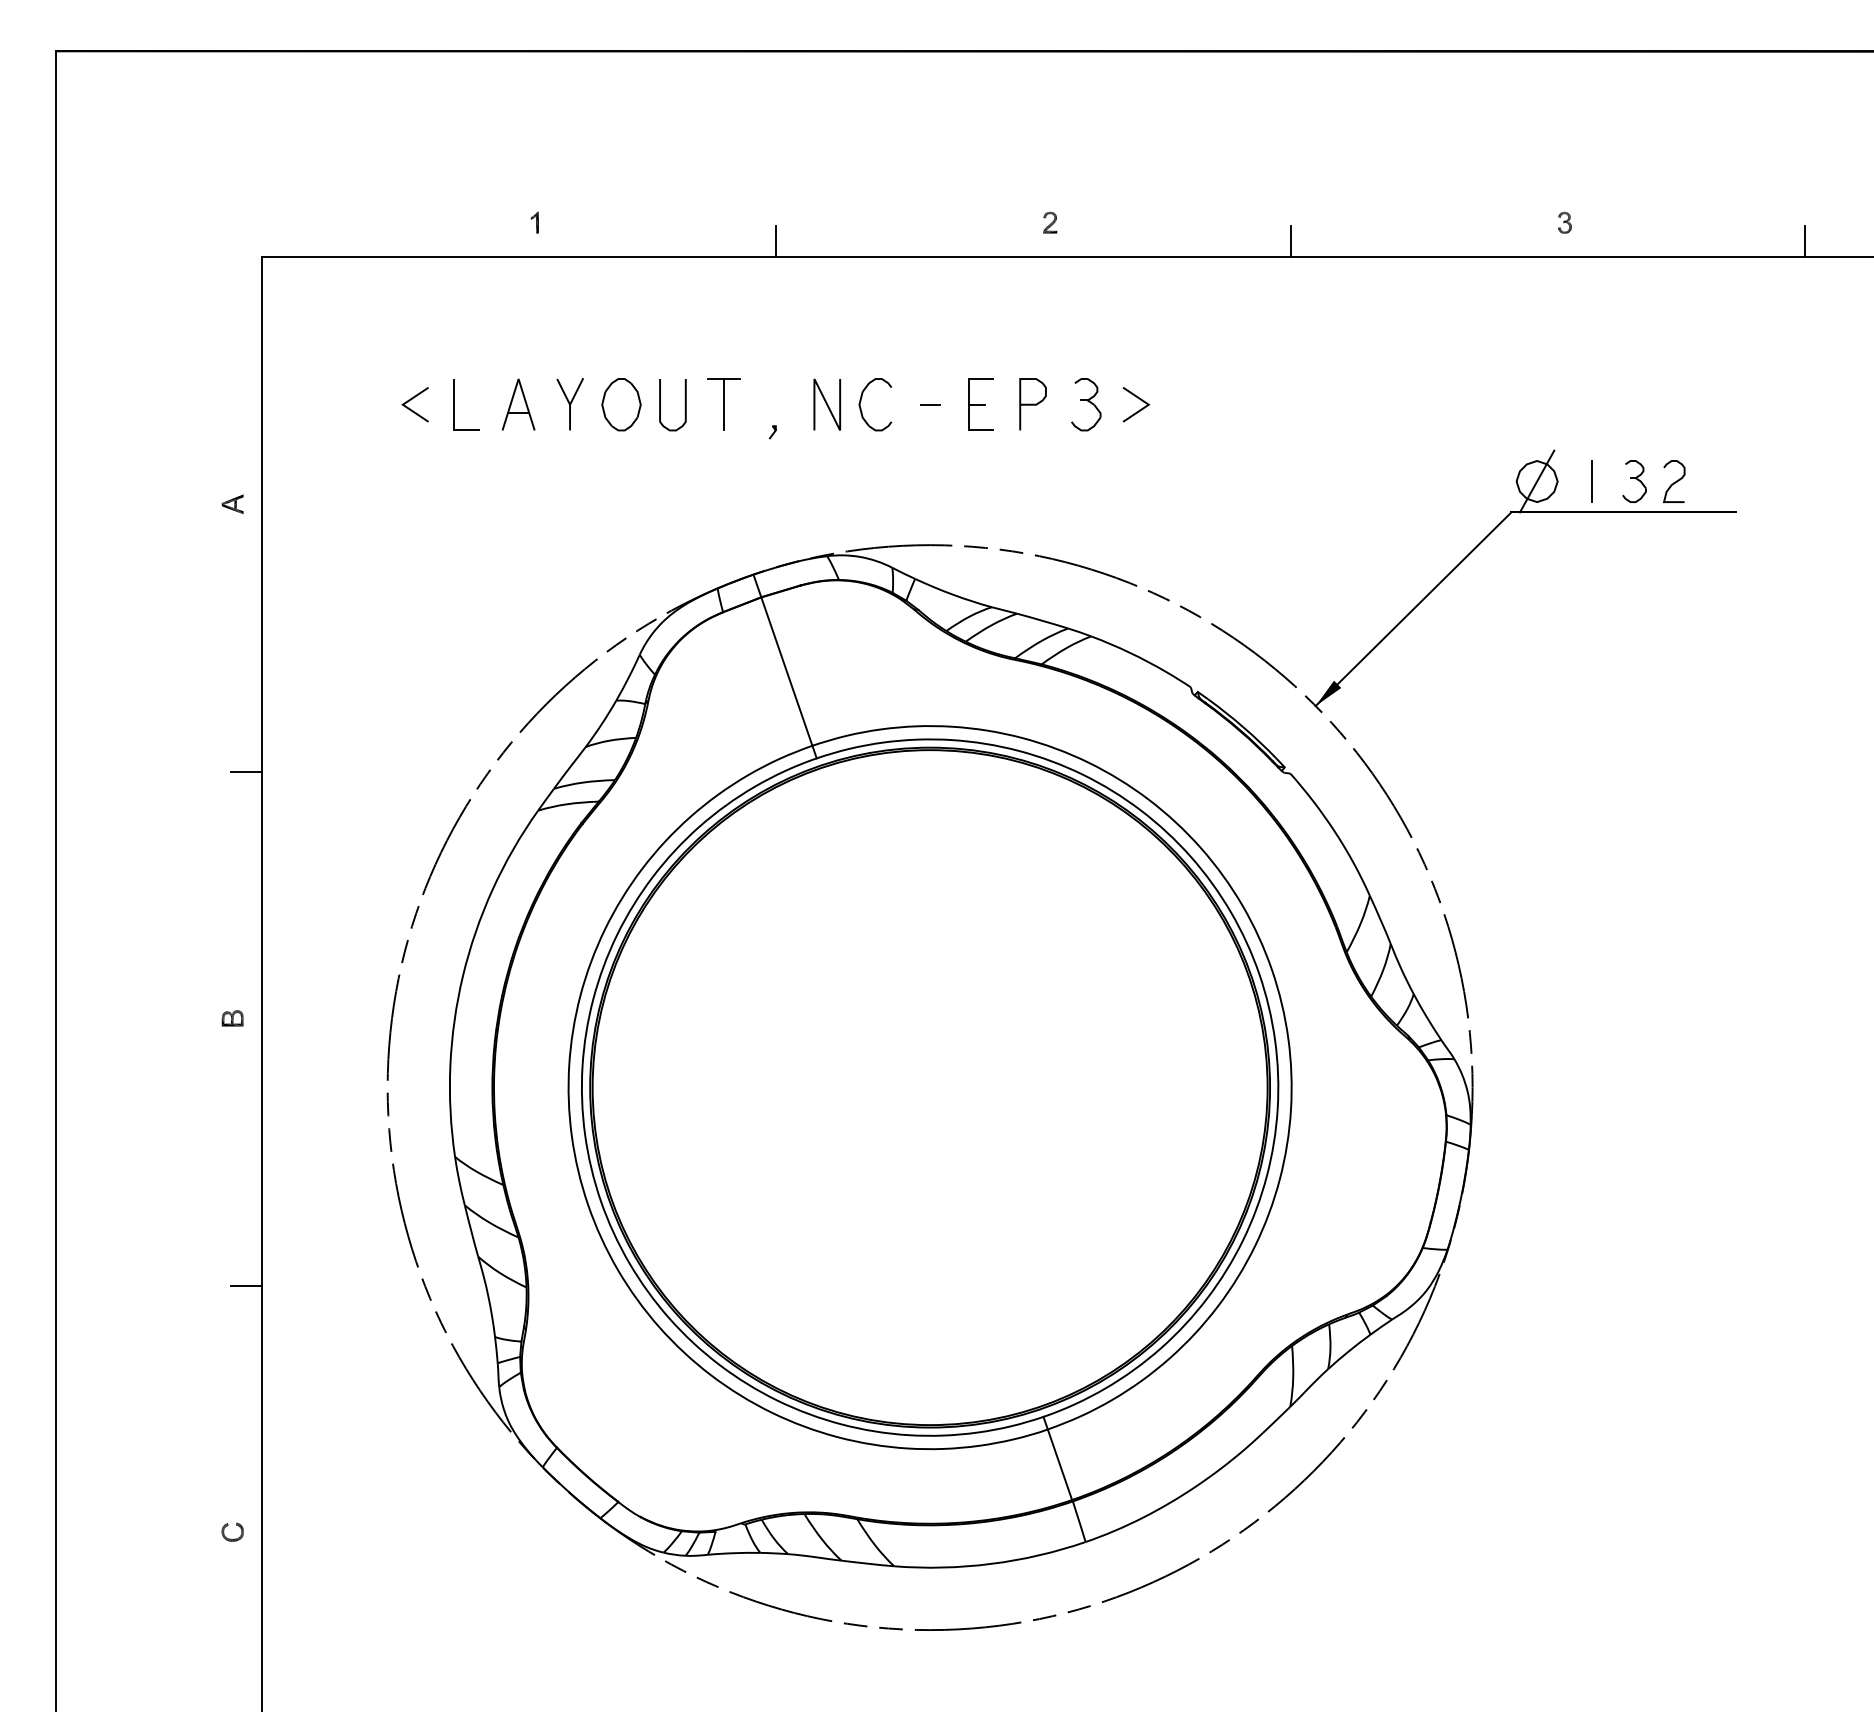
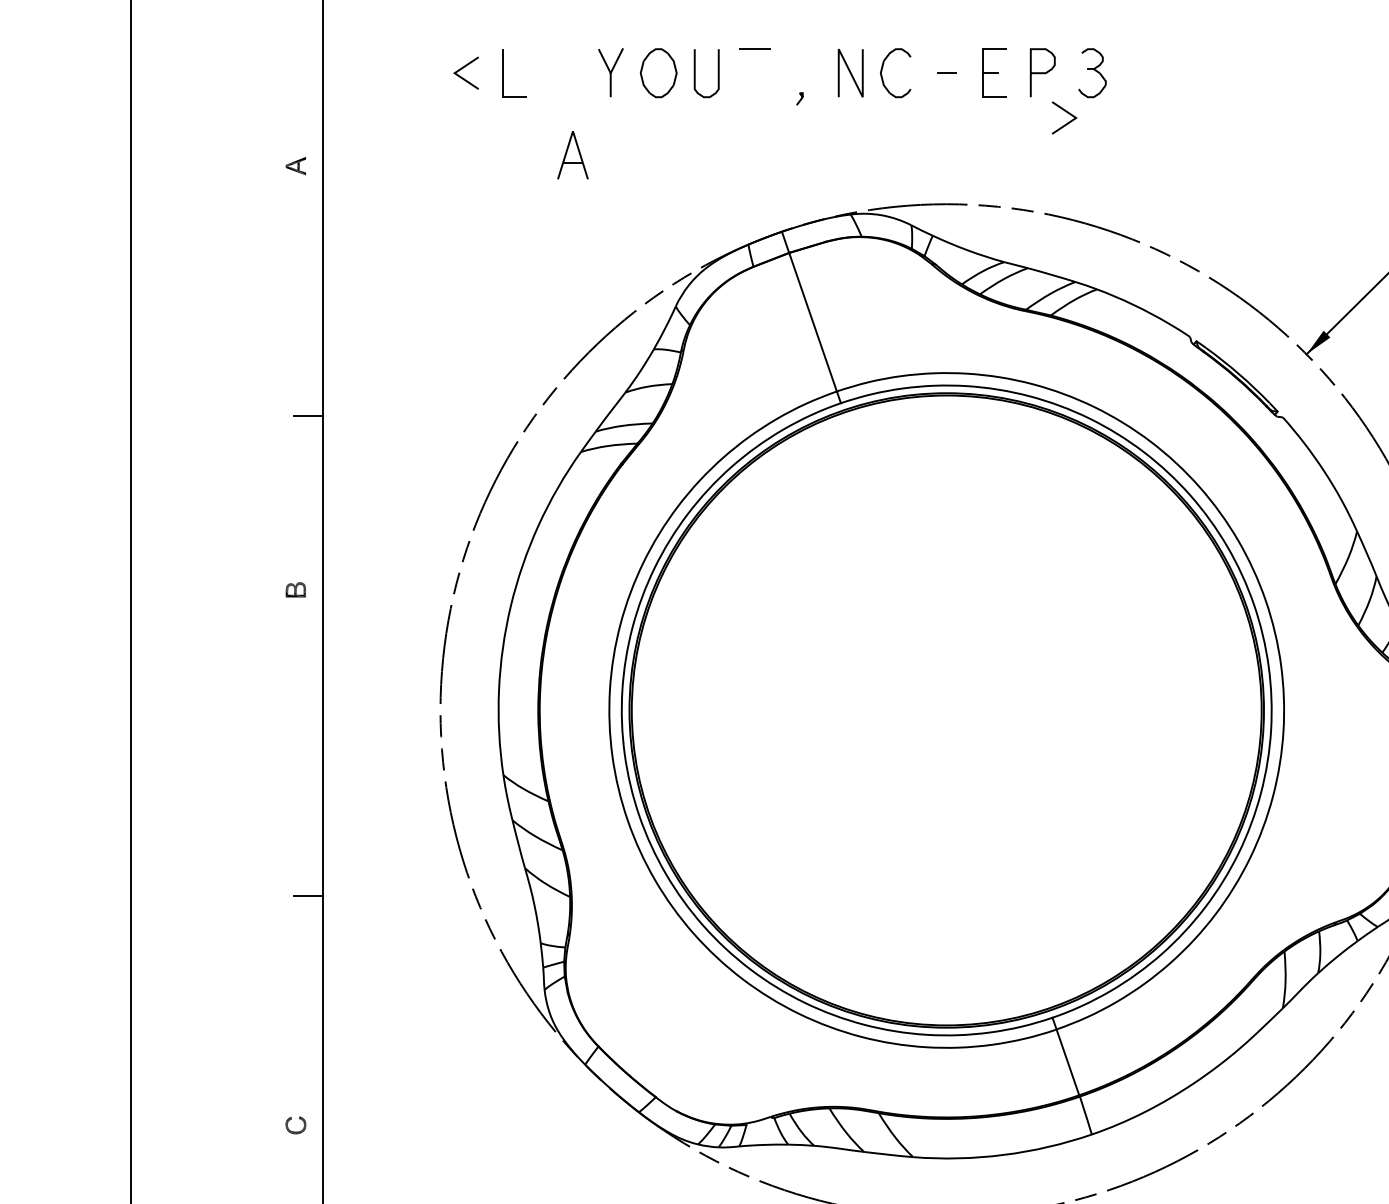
line: (1140, 400) -> (1068, 114), moved
part: (518, 404) -> (572, 155), moved
line: (724, 404) -> (754, 72), removed
part: (232, 1018) -> (295, 589), moved

